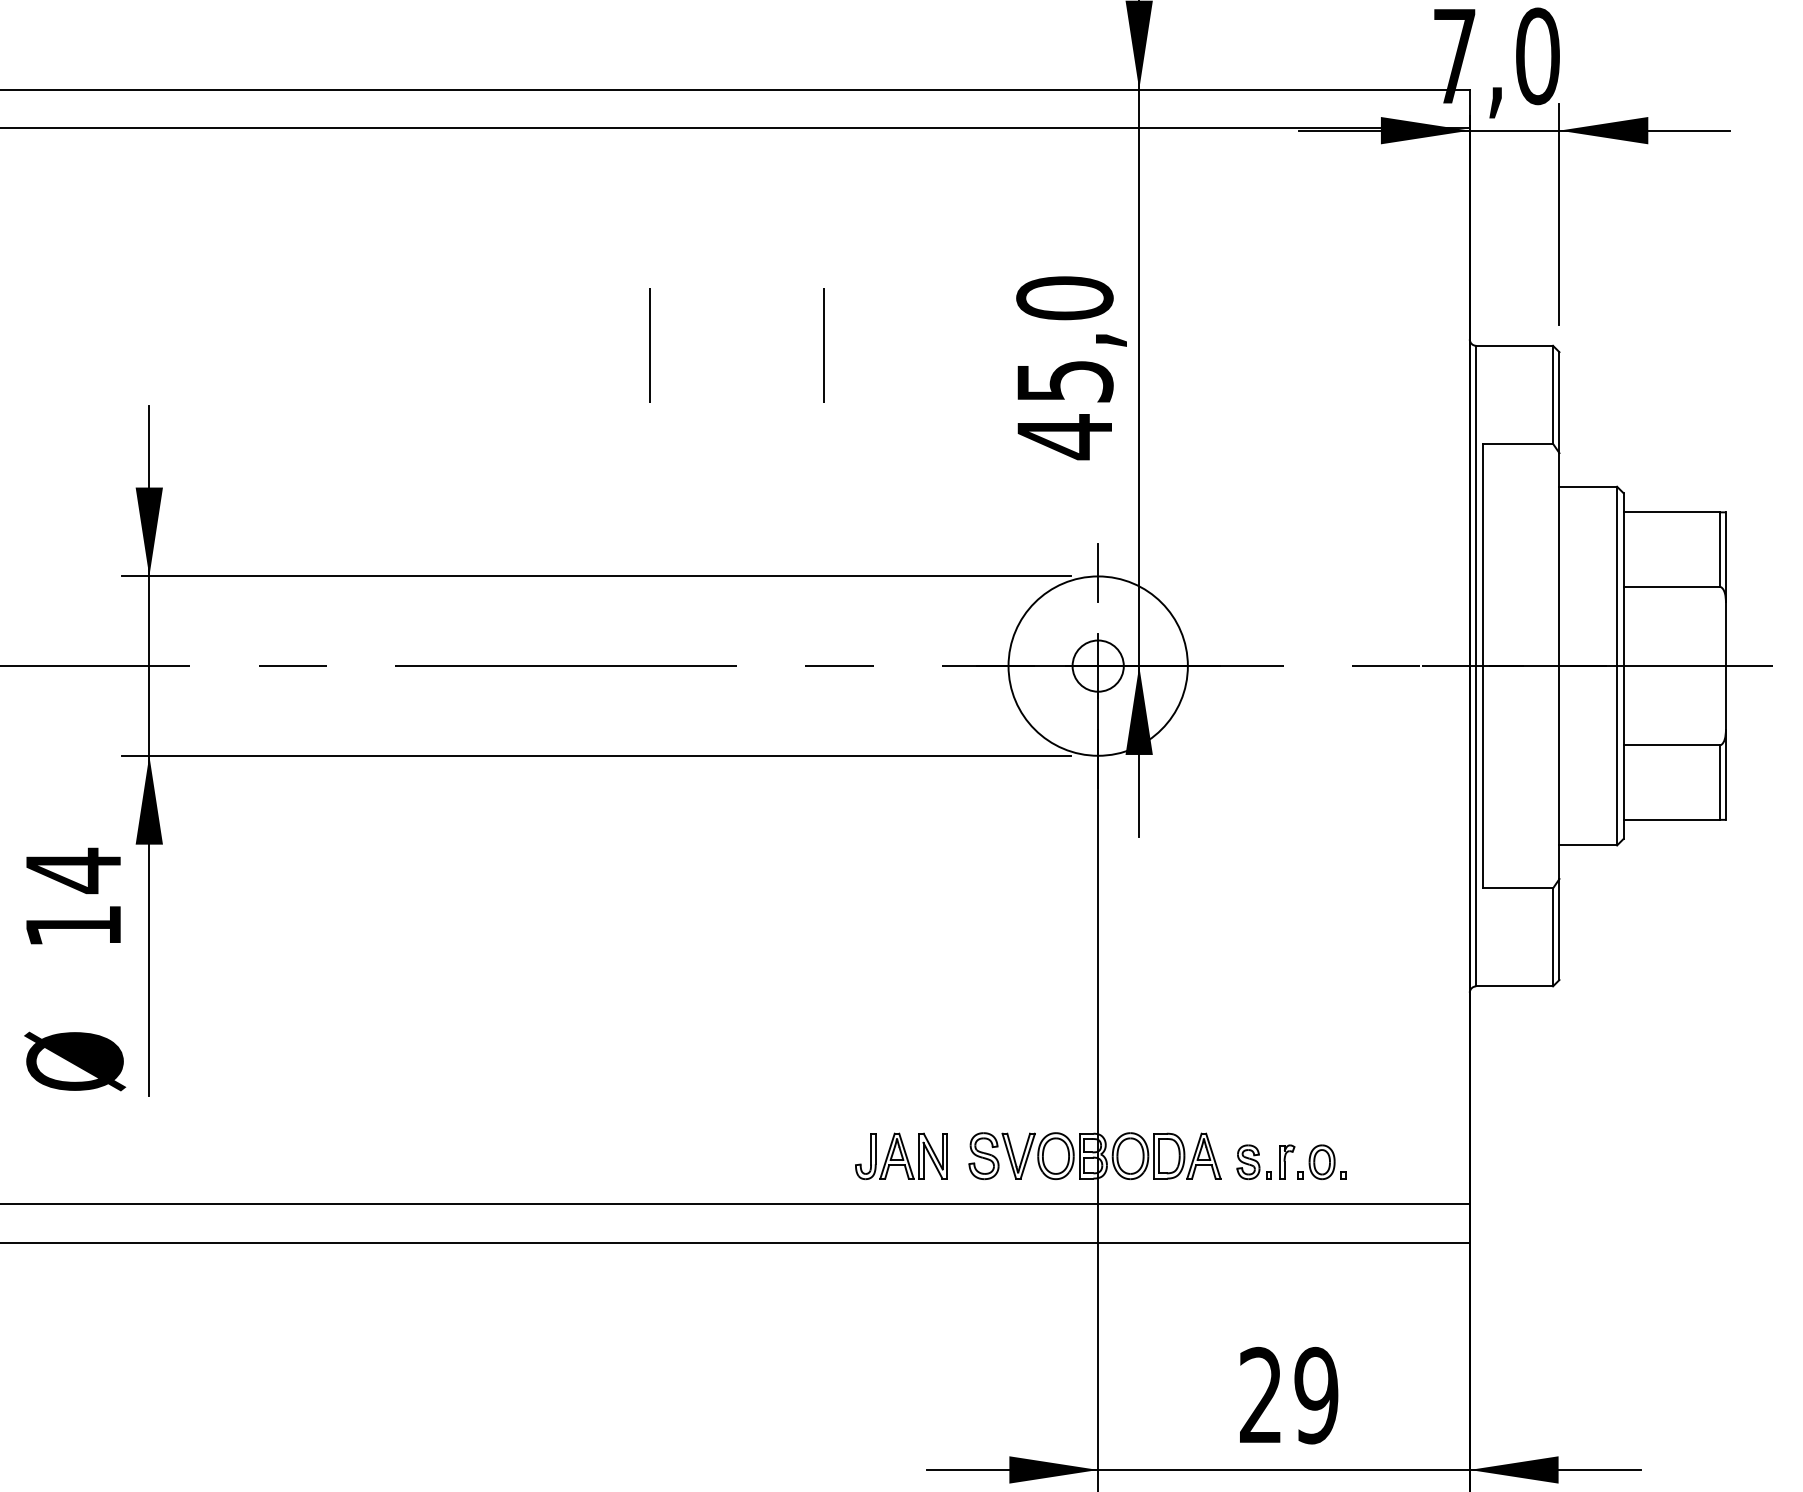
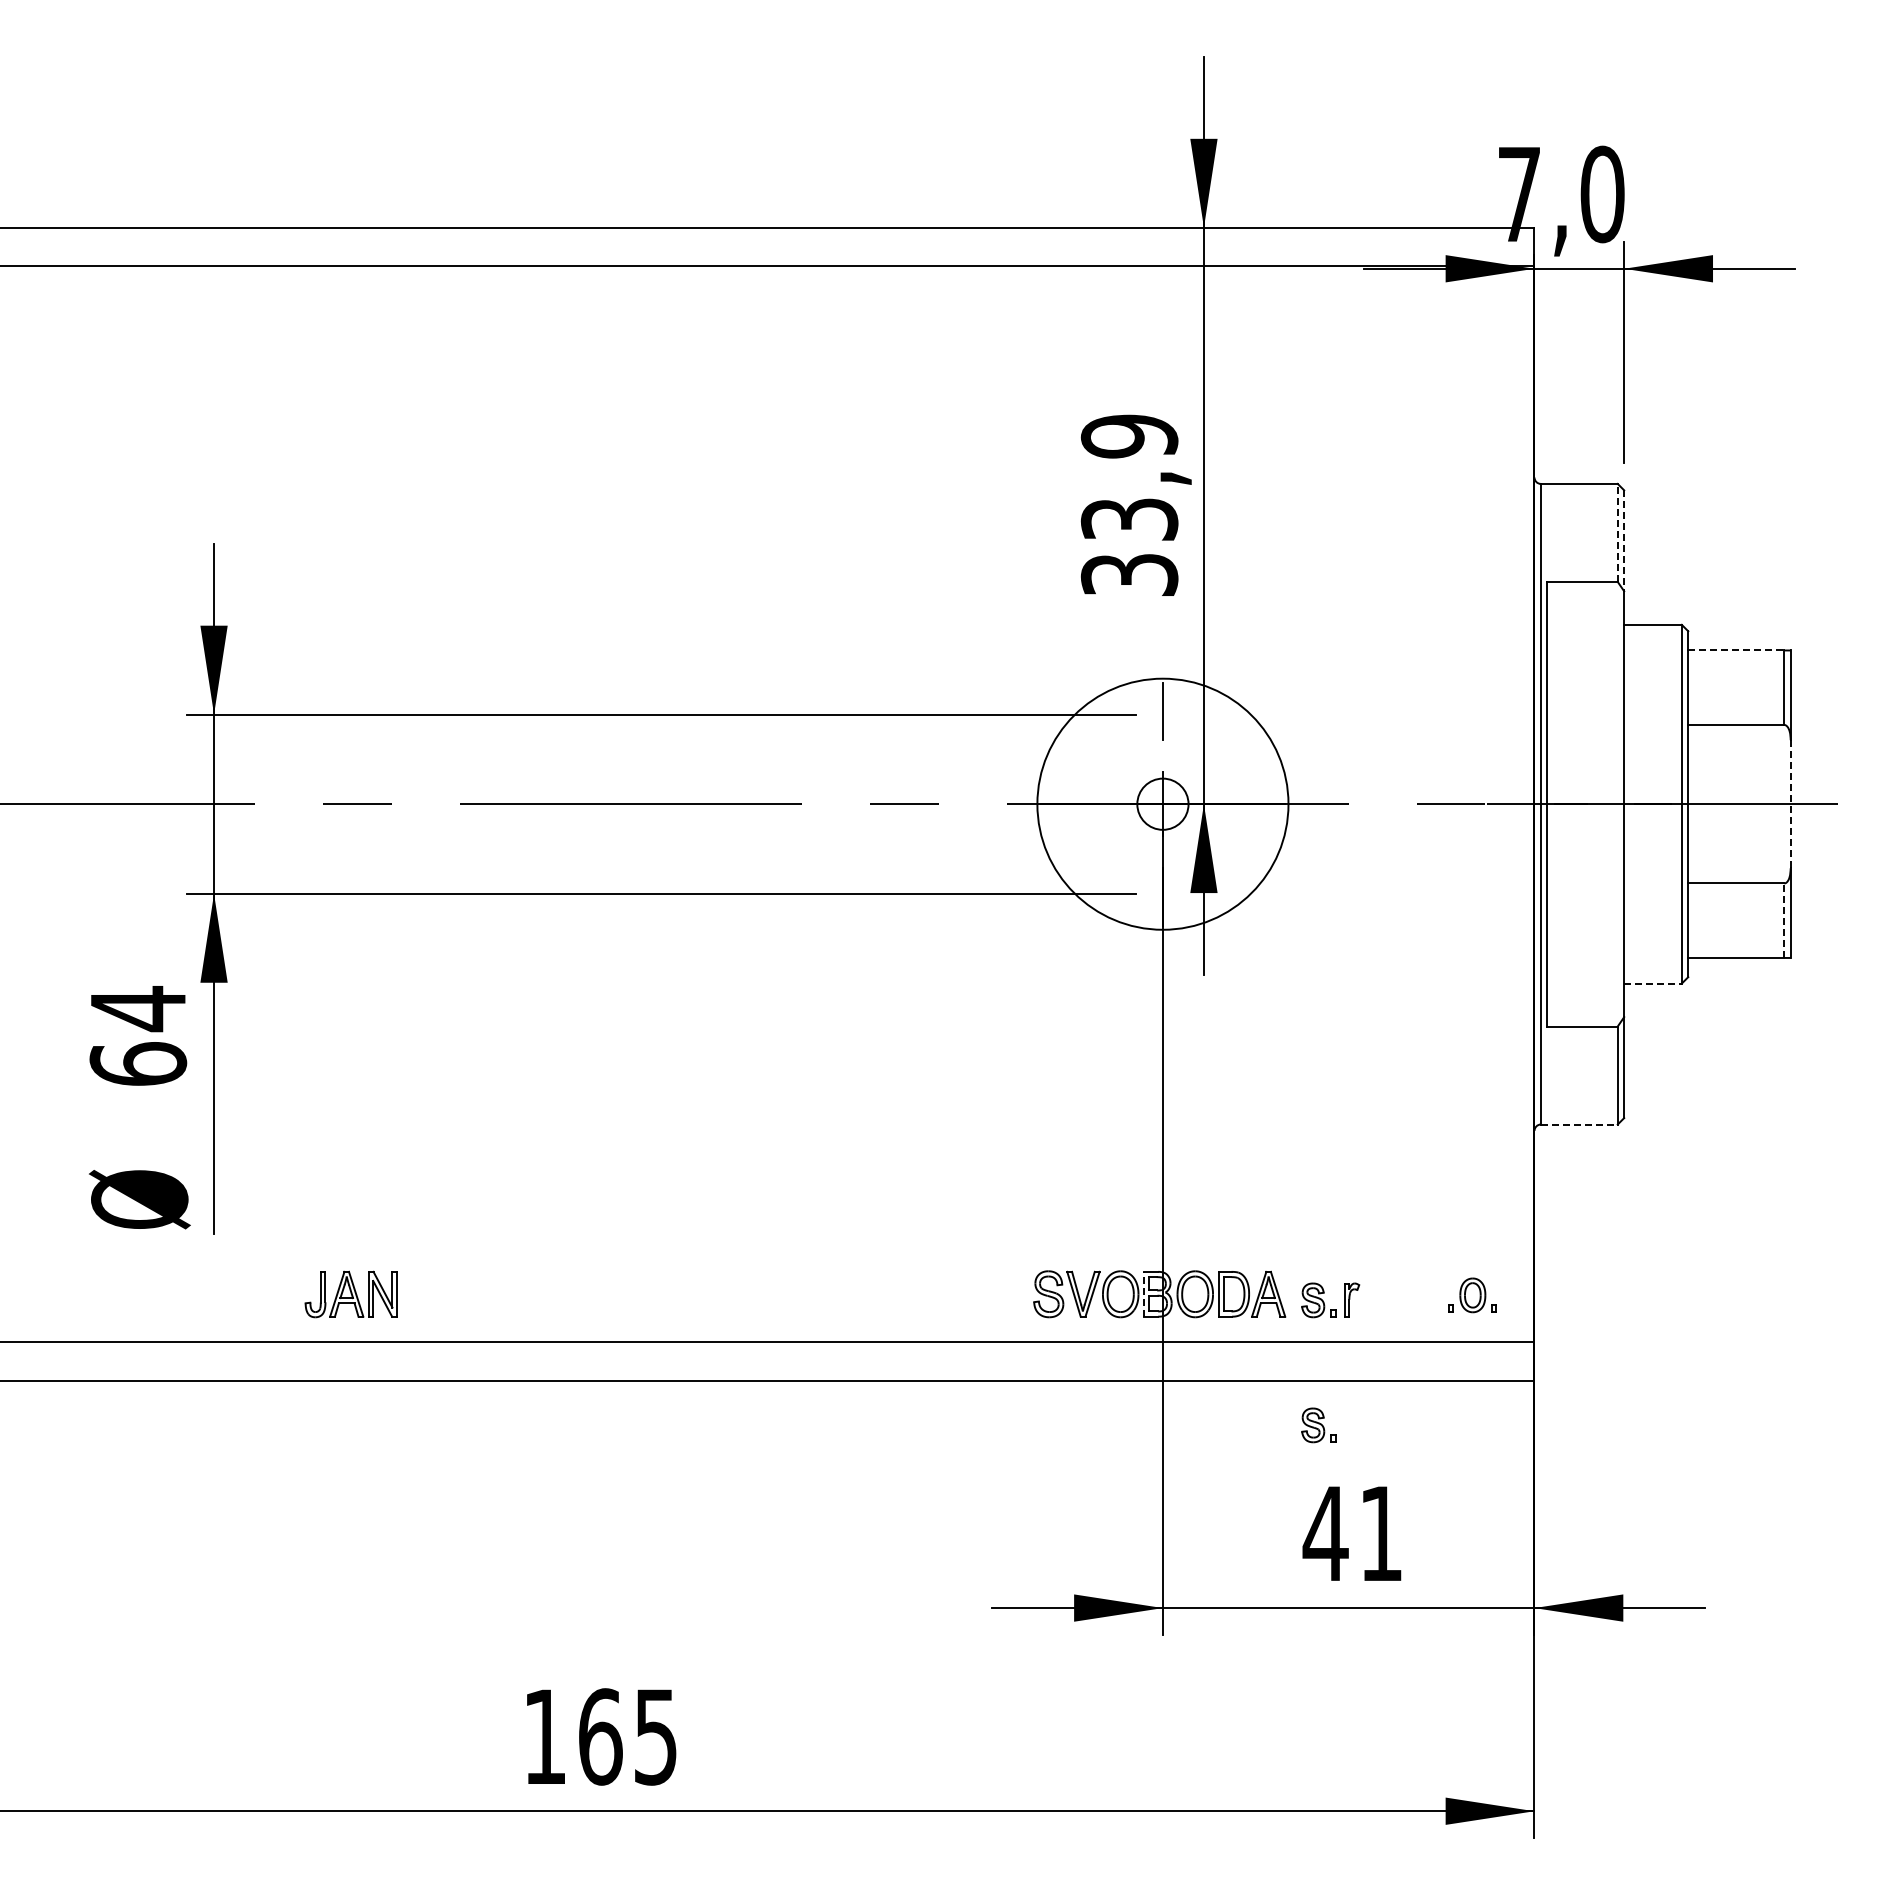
line: (649, 345) -> (714, 483), removed
line: (823, 345) -> (888, 483), removed
text: (1064, 368) -> (1129, 506), 45,0 -> 33,9
line: (1552, 394) -> (1617, 532), solid -> dashed
line: (1559, 403) -> (1624, 541), solid -> dashed
line: (1671, 512) -> (1736, 650), solid -> dashed
circle: (1097, 665) -> (1162, 803), size x1.4
line: (1725, 666) -> (1790, 804), solid -> dashed
line: (1719, 782) -> (1784, 920), solid -> dashed
line: (1588, 845) -> (1653, 983), solid -> dashed
text: (73, 925) -> (138, 1063), 14 -> 64
line: (1514, 986) -> (1579, 1124), solid -> dashed
line: (1079, 1155) -> (1144, 1293), solid -> dashed
part: (900, 1156) -> (350, 1294), moved
part: (1321, 1162) -> (1472, 1295), moved
part: (1253, 1287) -> (1318, 1425), added
text: (1287, 1395) -> (1352, 1533), 29 -> 41

